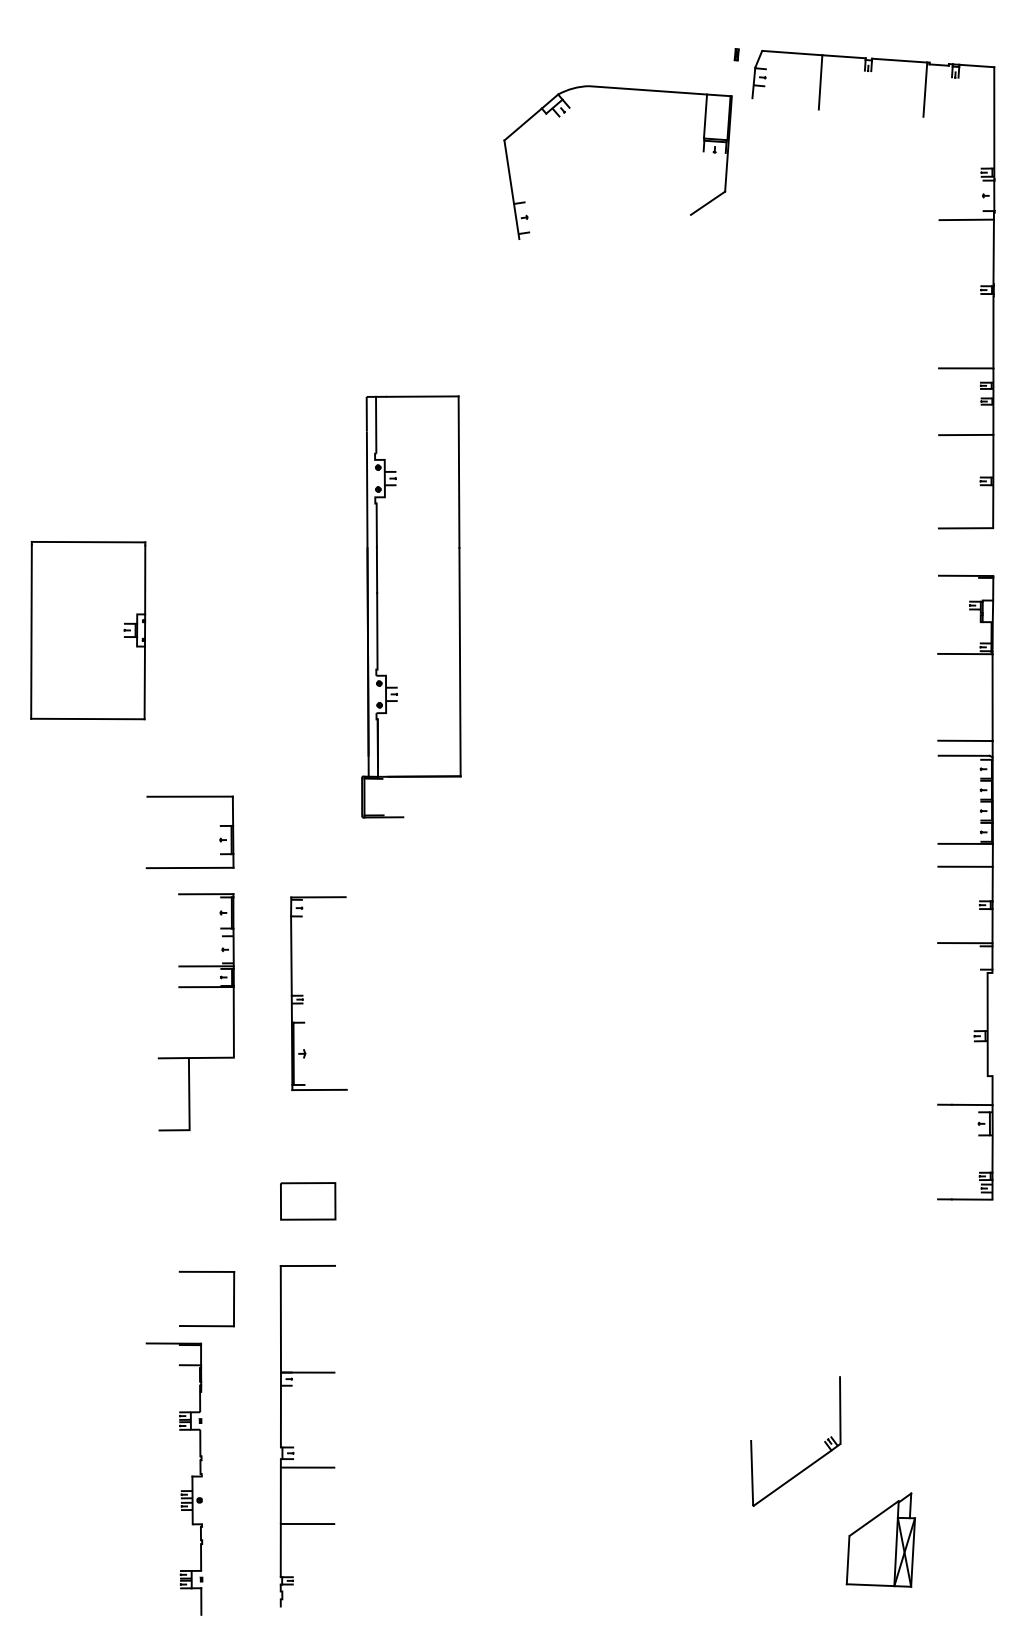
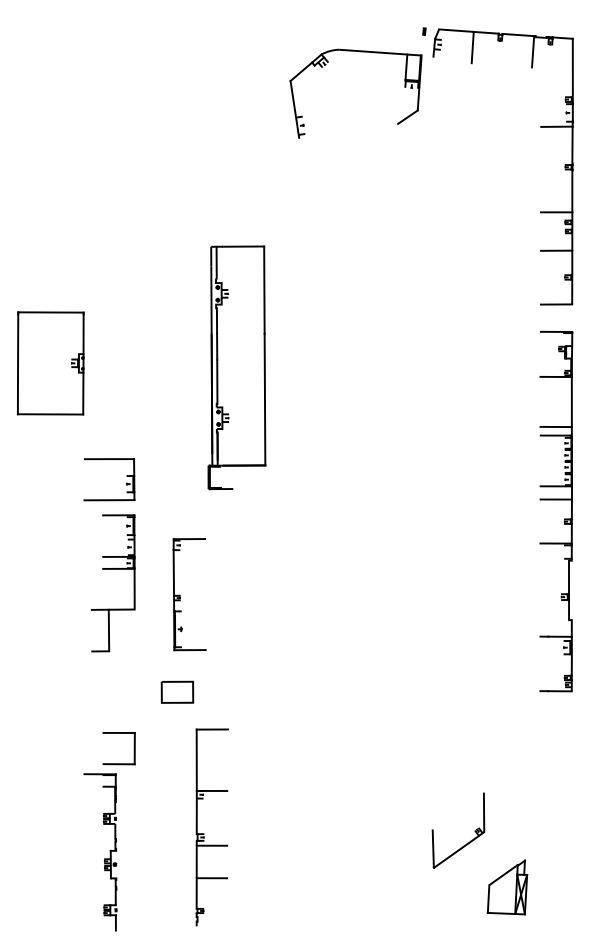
part: (410, 606) -> (236, 367), moved
part: (303, 995) -> (180, 595), moved
part: (294, 1446) -> (204, 833), moved

